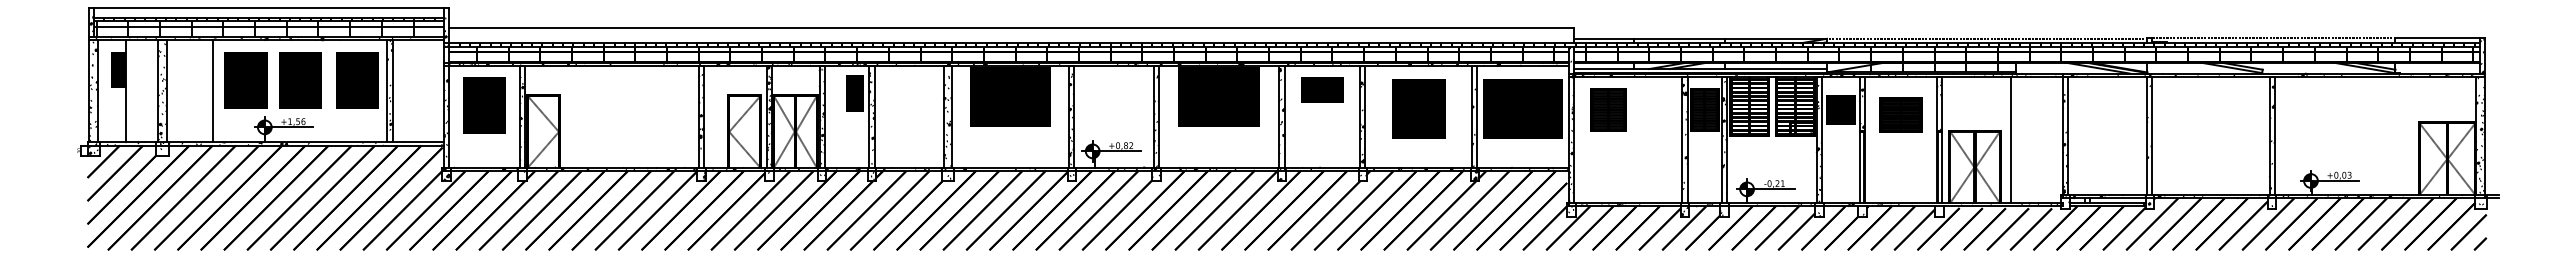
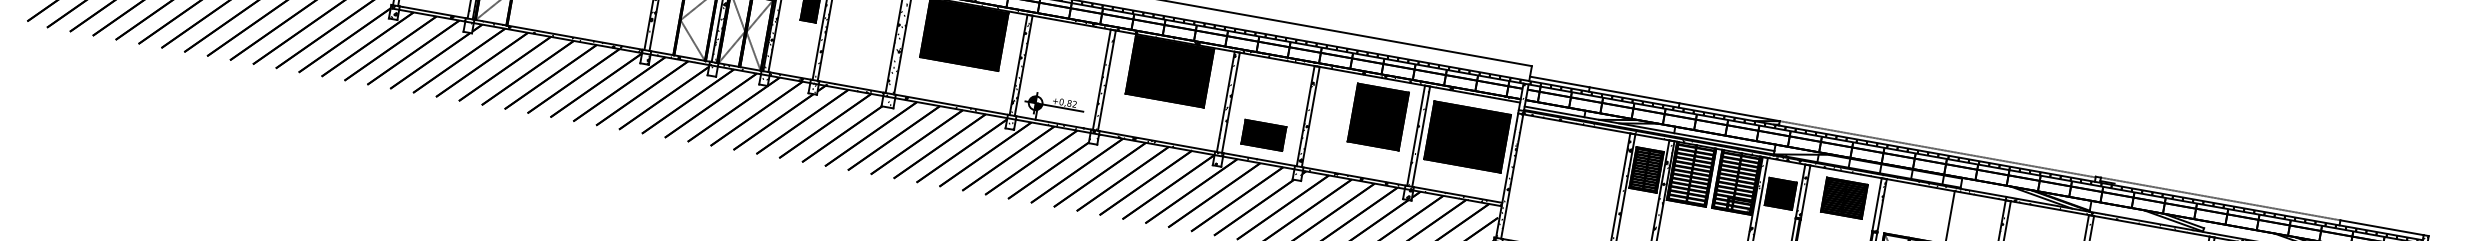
part: (1322, 89) -> (1263, 134), moved
part: (1418, 108) -> (1378, 116), moved
part: (1608, 109) -> (1551, 152), removed
part: (1900, 114) -> (1844, 197), moved

